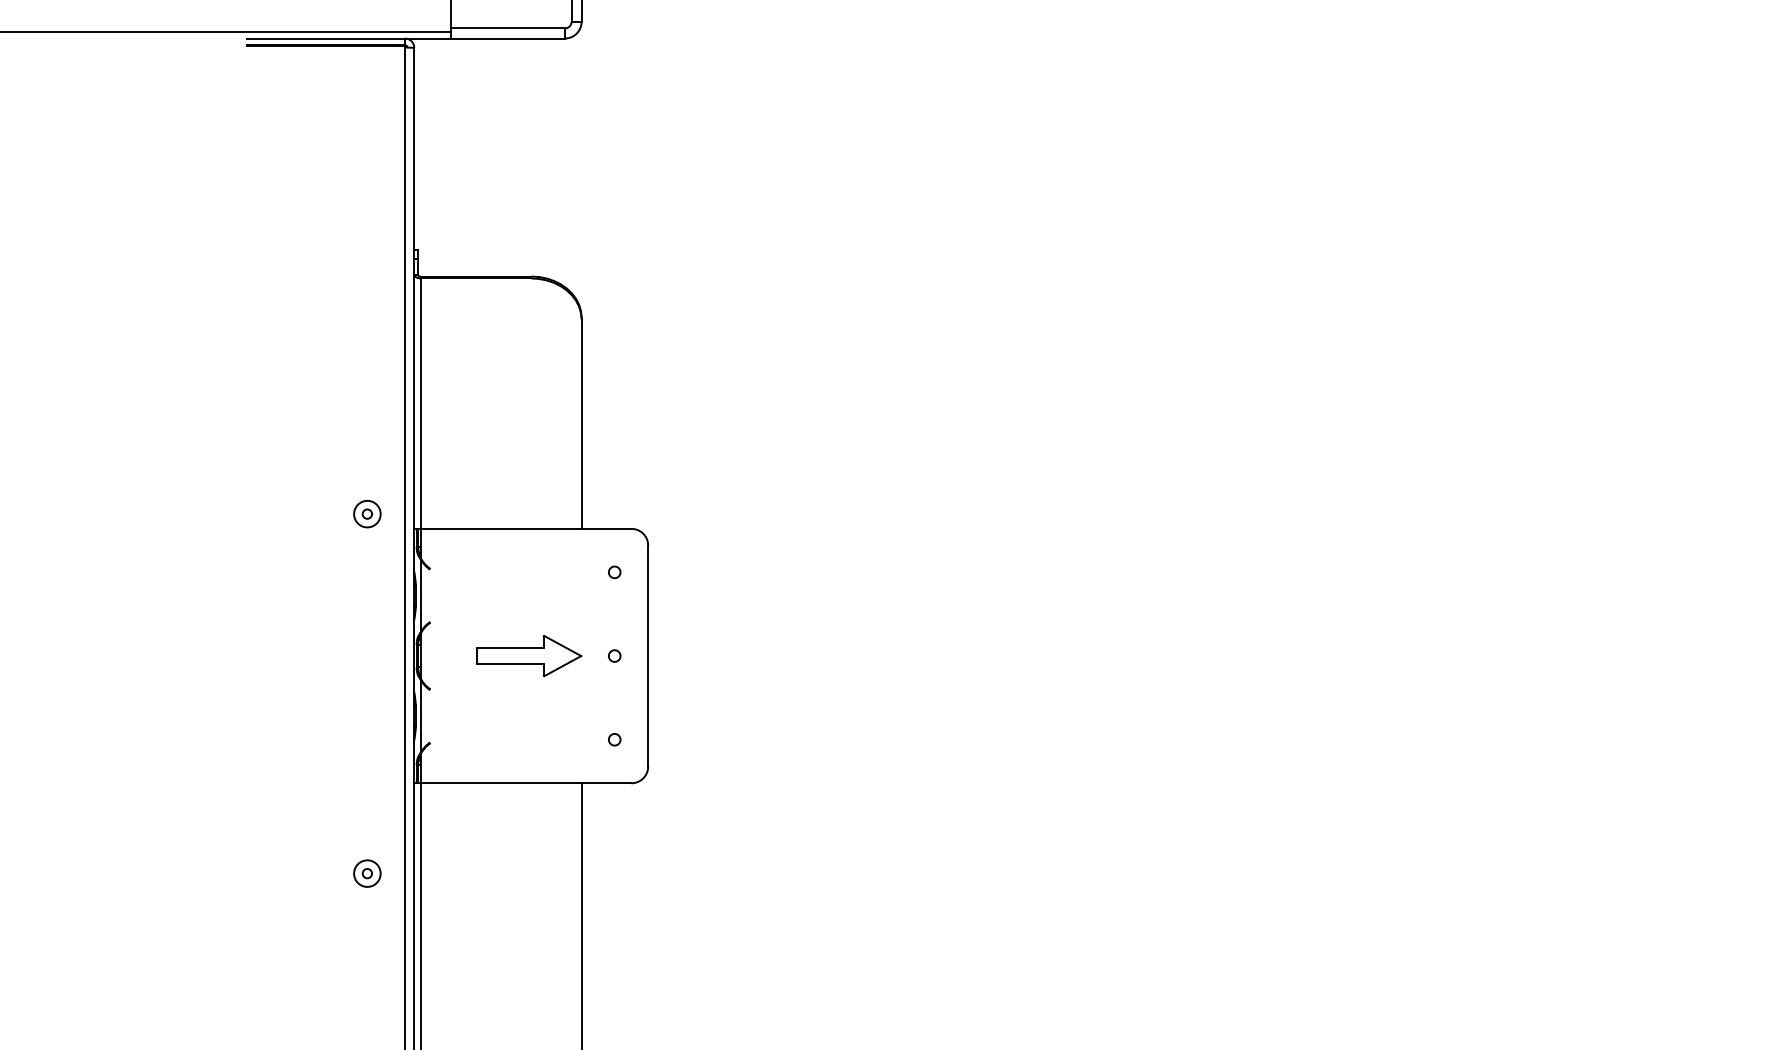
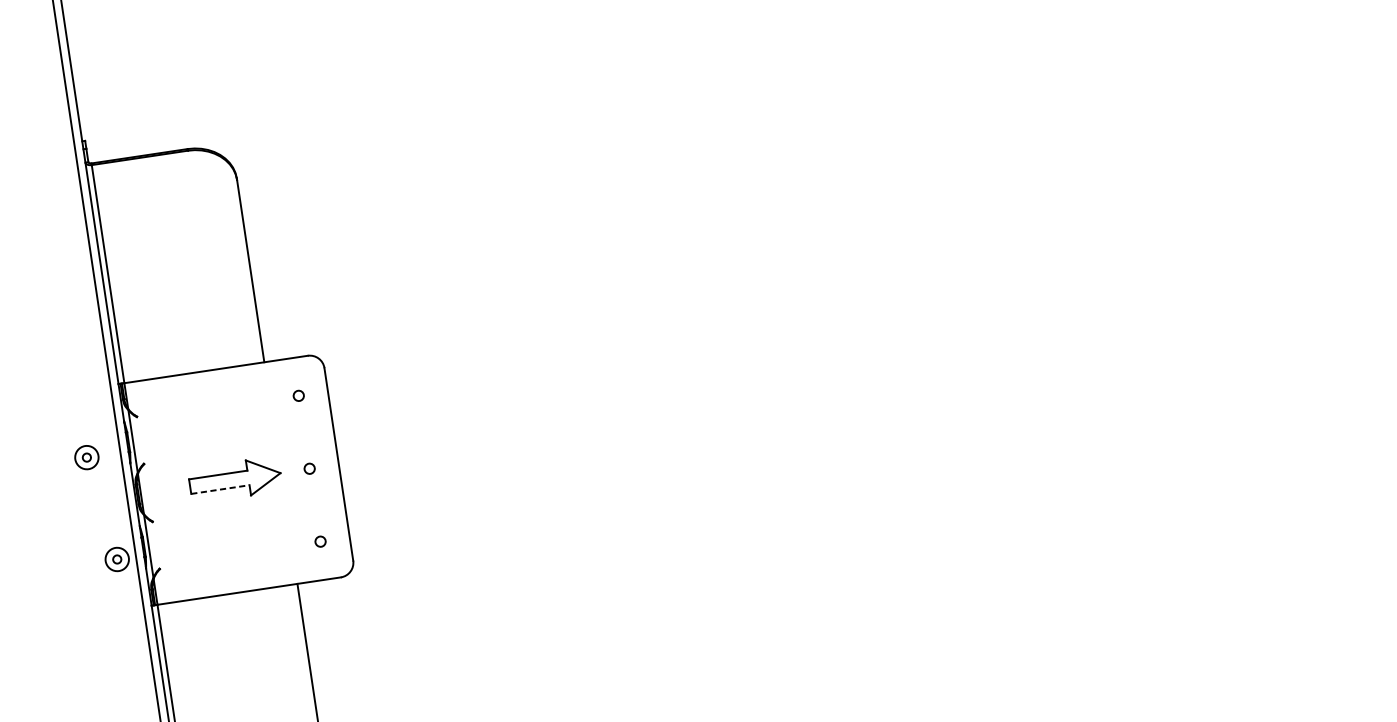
part: (367, 514) -> (87, 457), moved
line: (511, 664) -> (220, 489), solid -> dashed
part: (367, 873) -> (117, 559), moved

